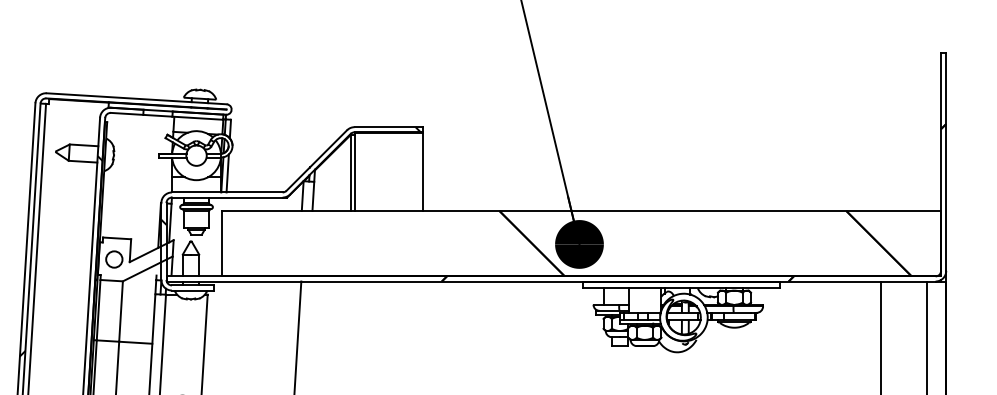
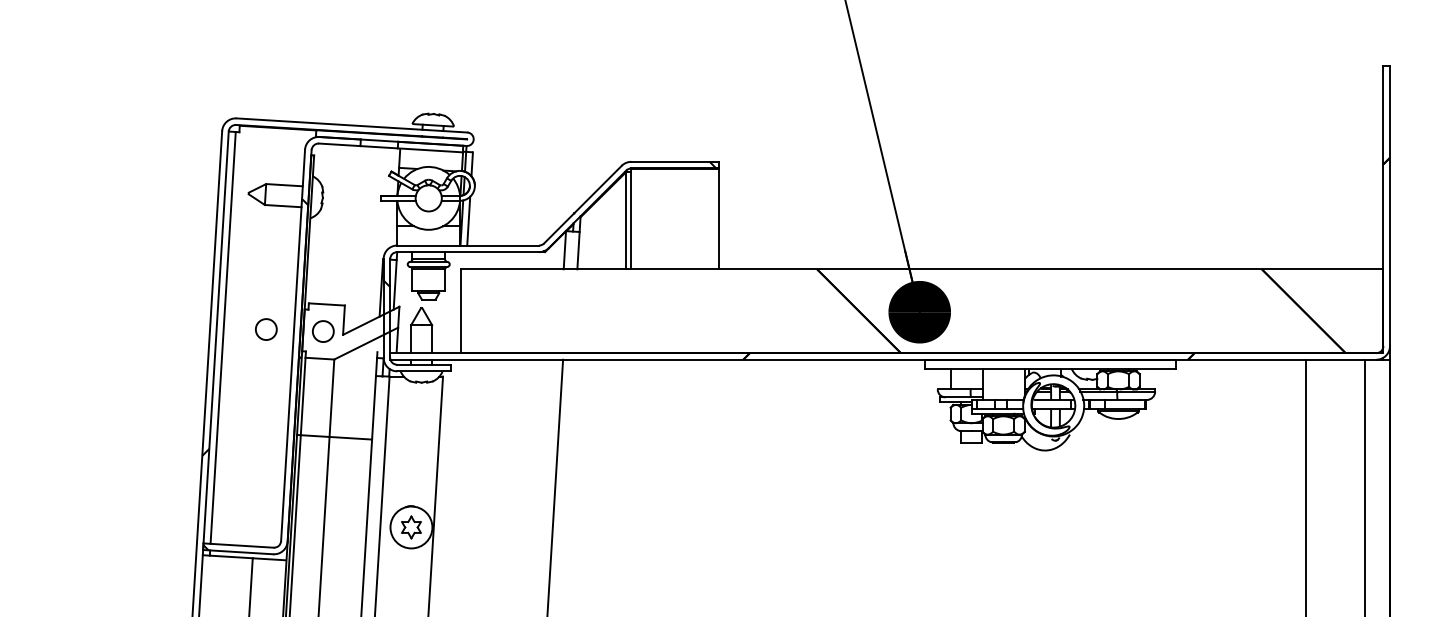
circle: (70, 257) -> (266, 329), added

